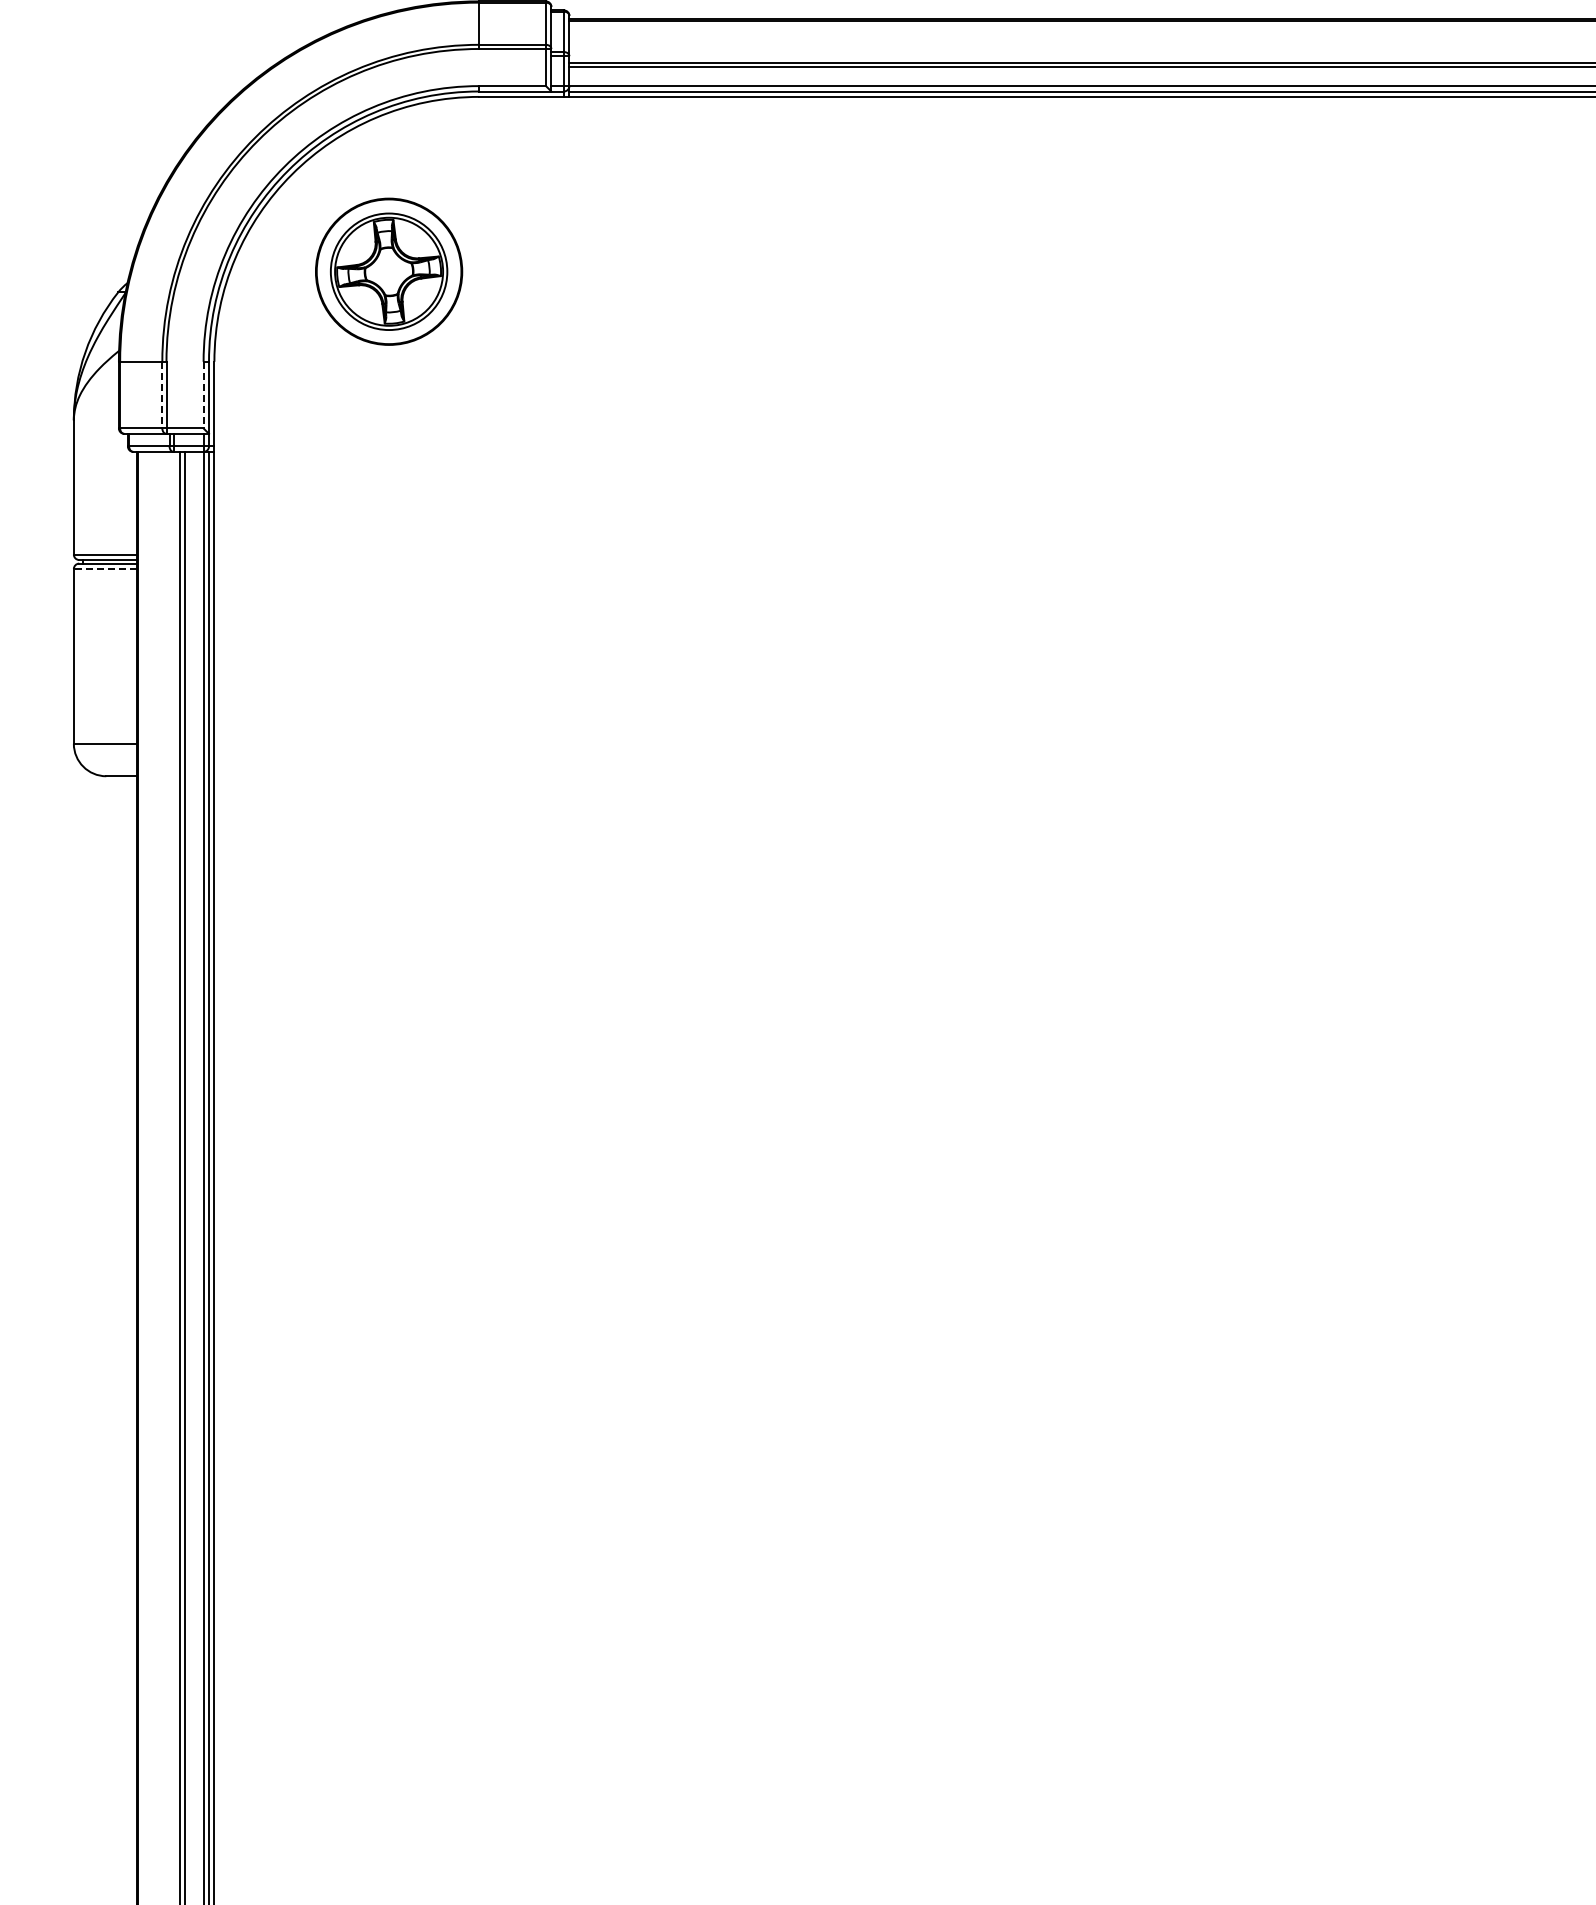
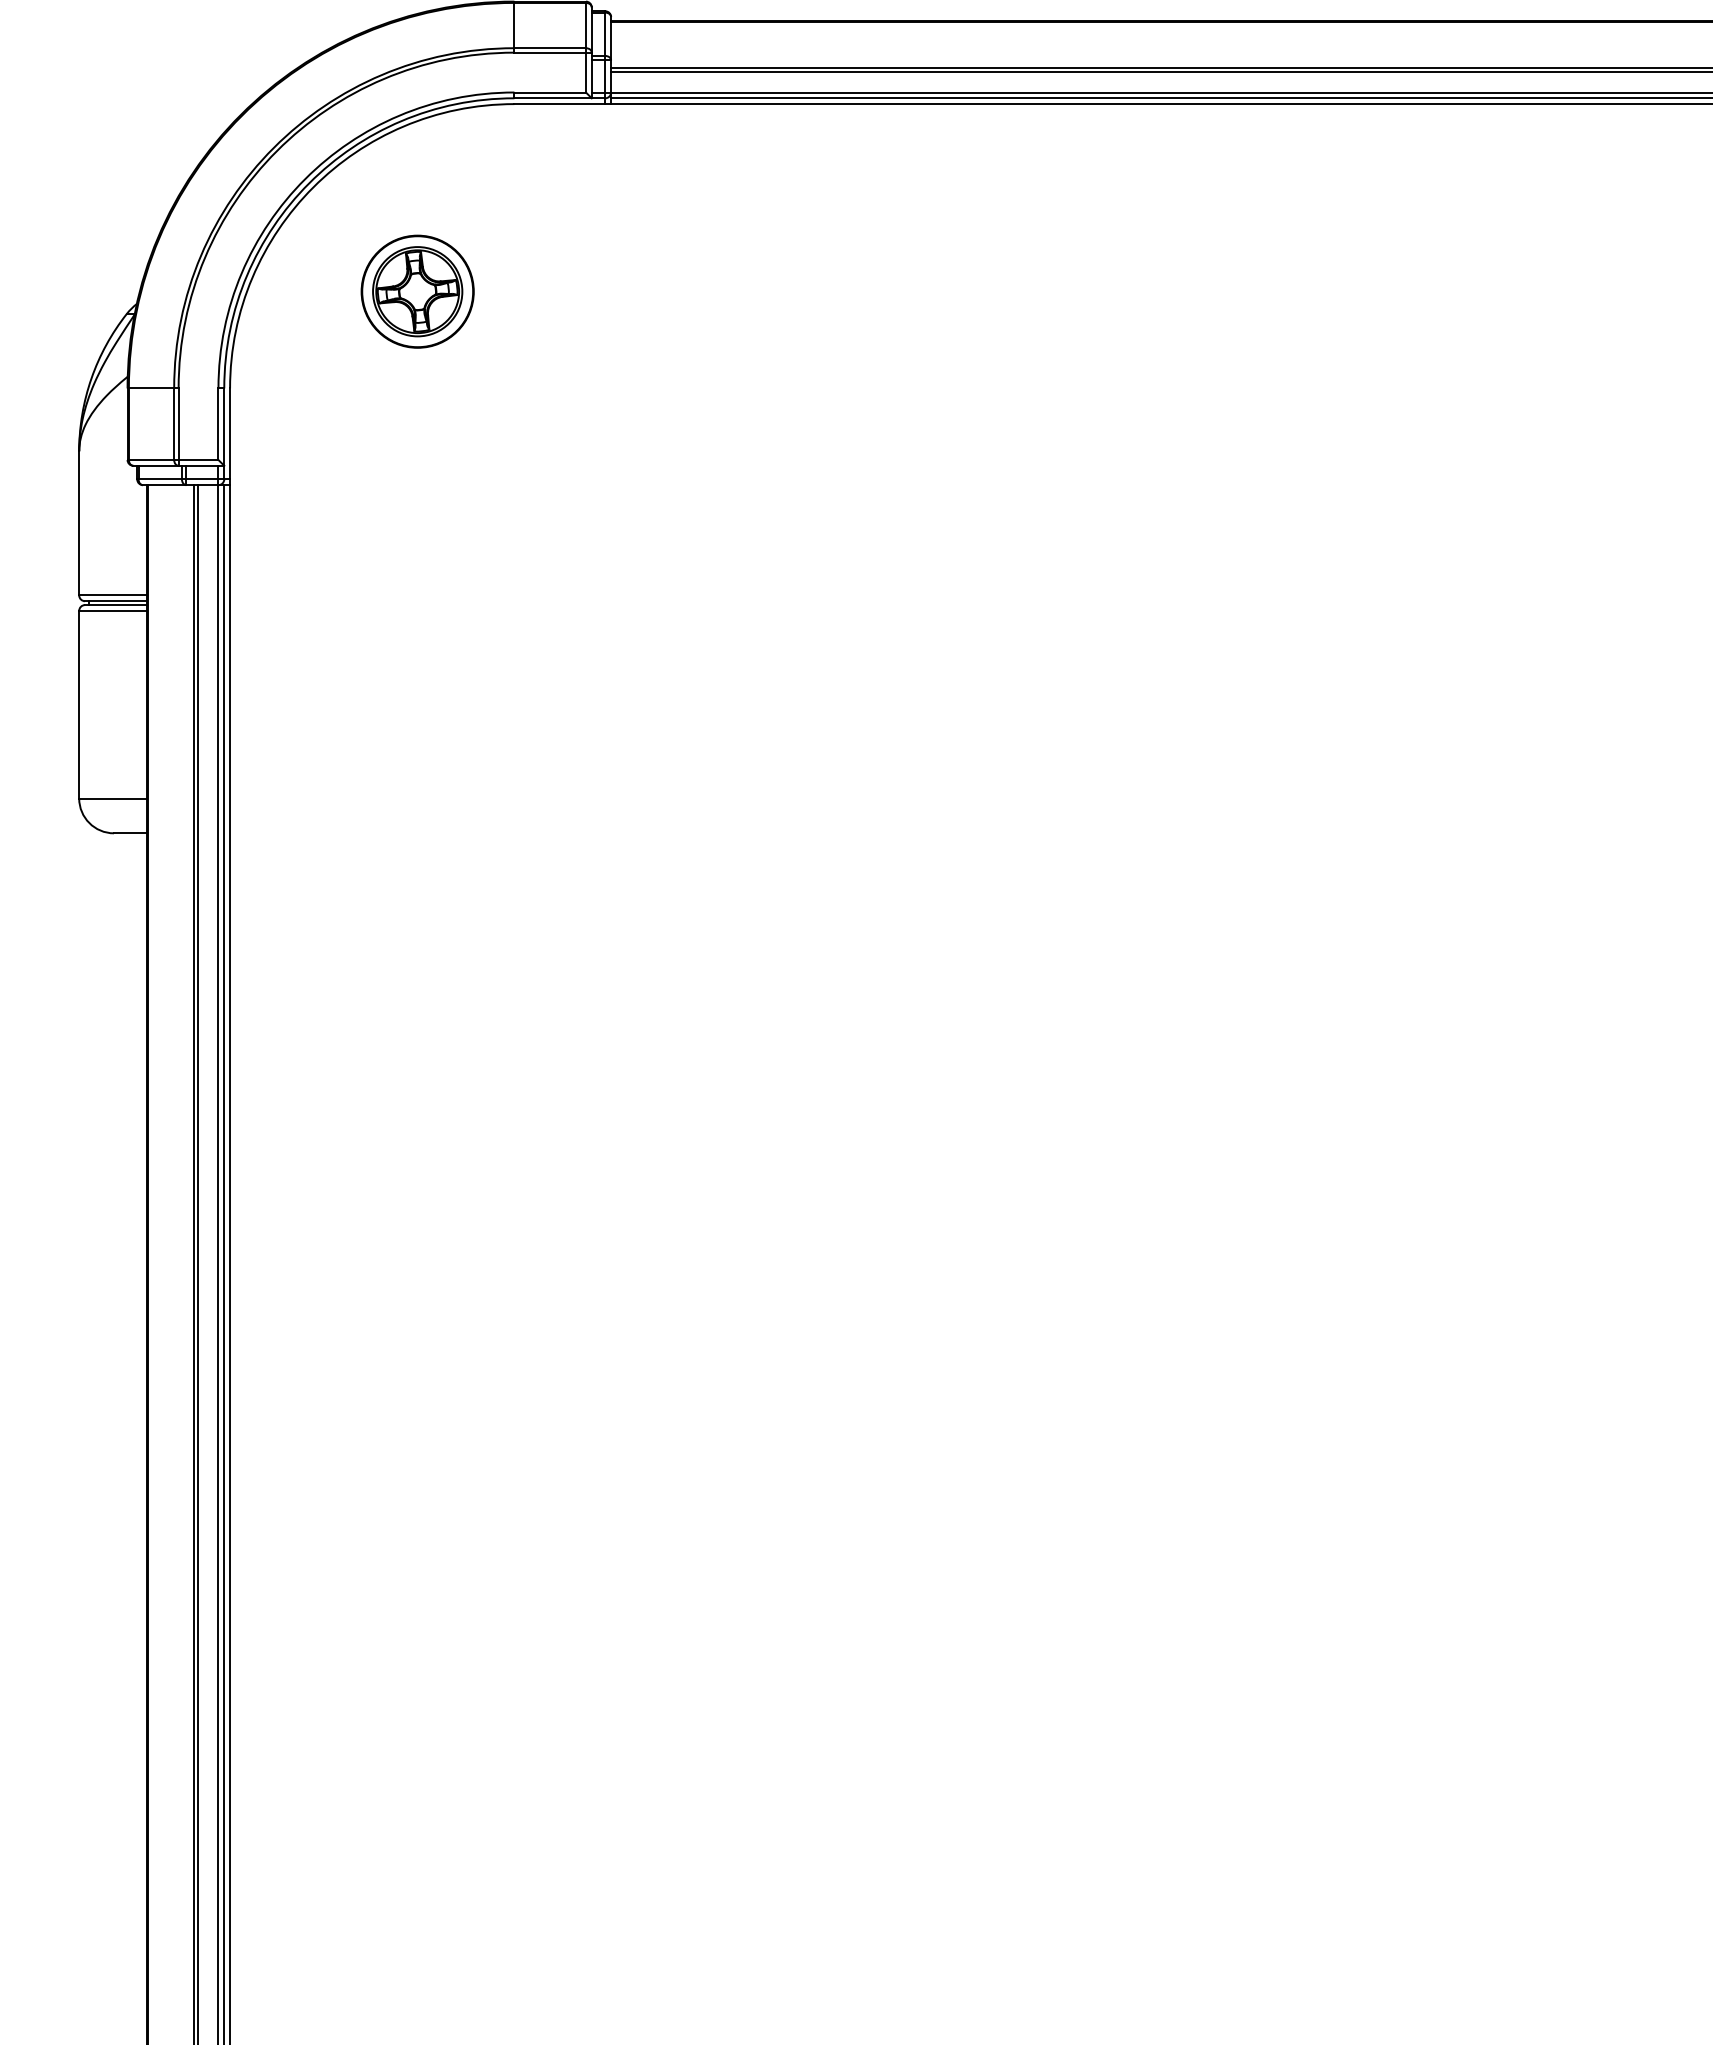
part: (389, 271) -> (418, 291), size x0.71
line: (162, 395) -> (174, 424), dashed -> solid
line: (203, 395) -> (218, 424), dashed -> solid
line: (105, 569) -> (113, 611), dashed -> solid

